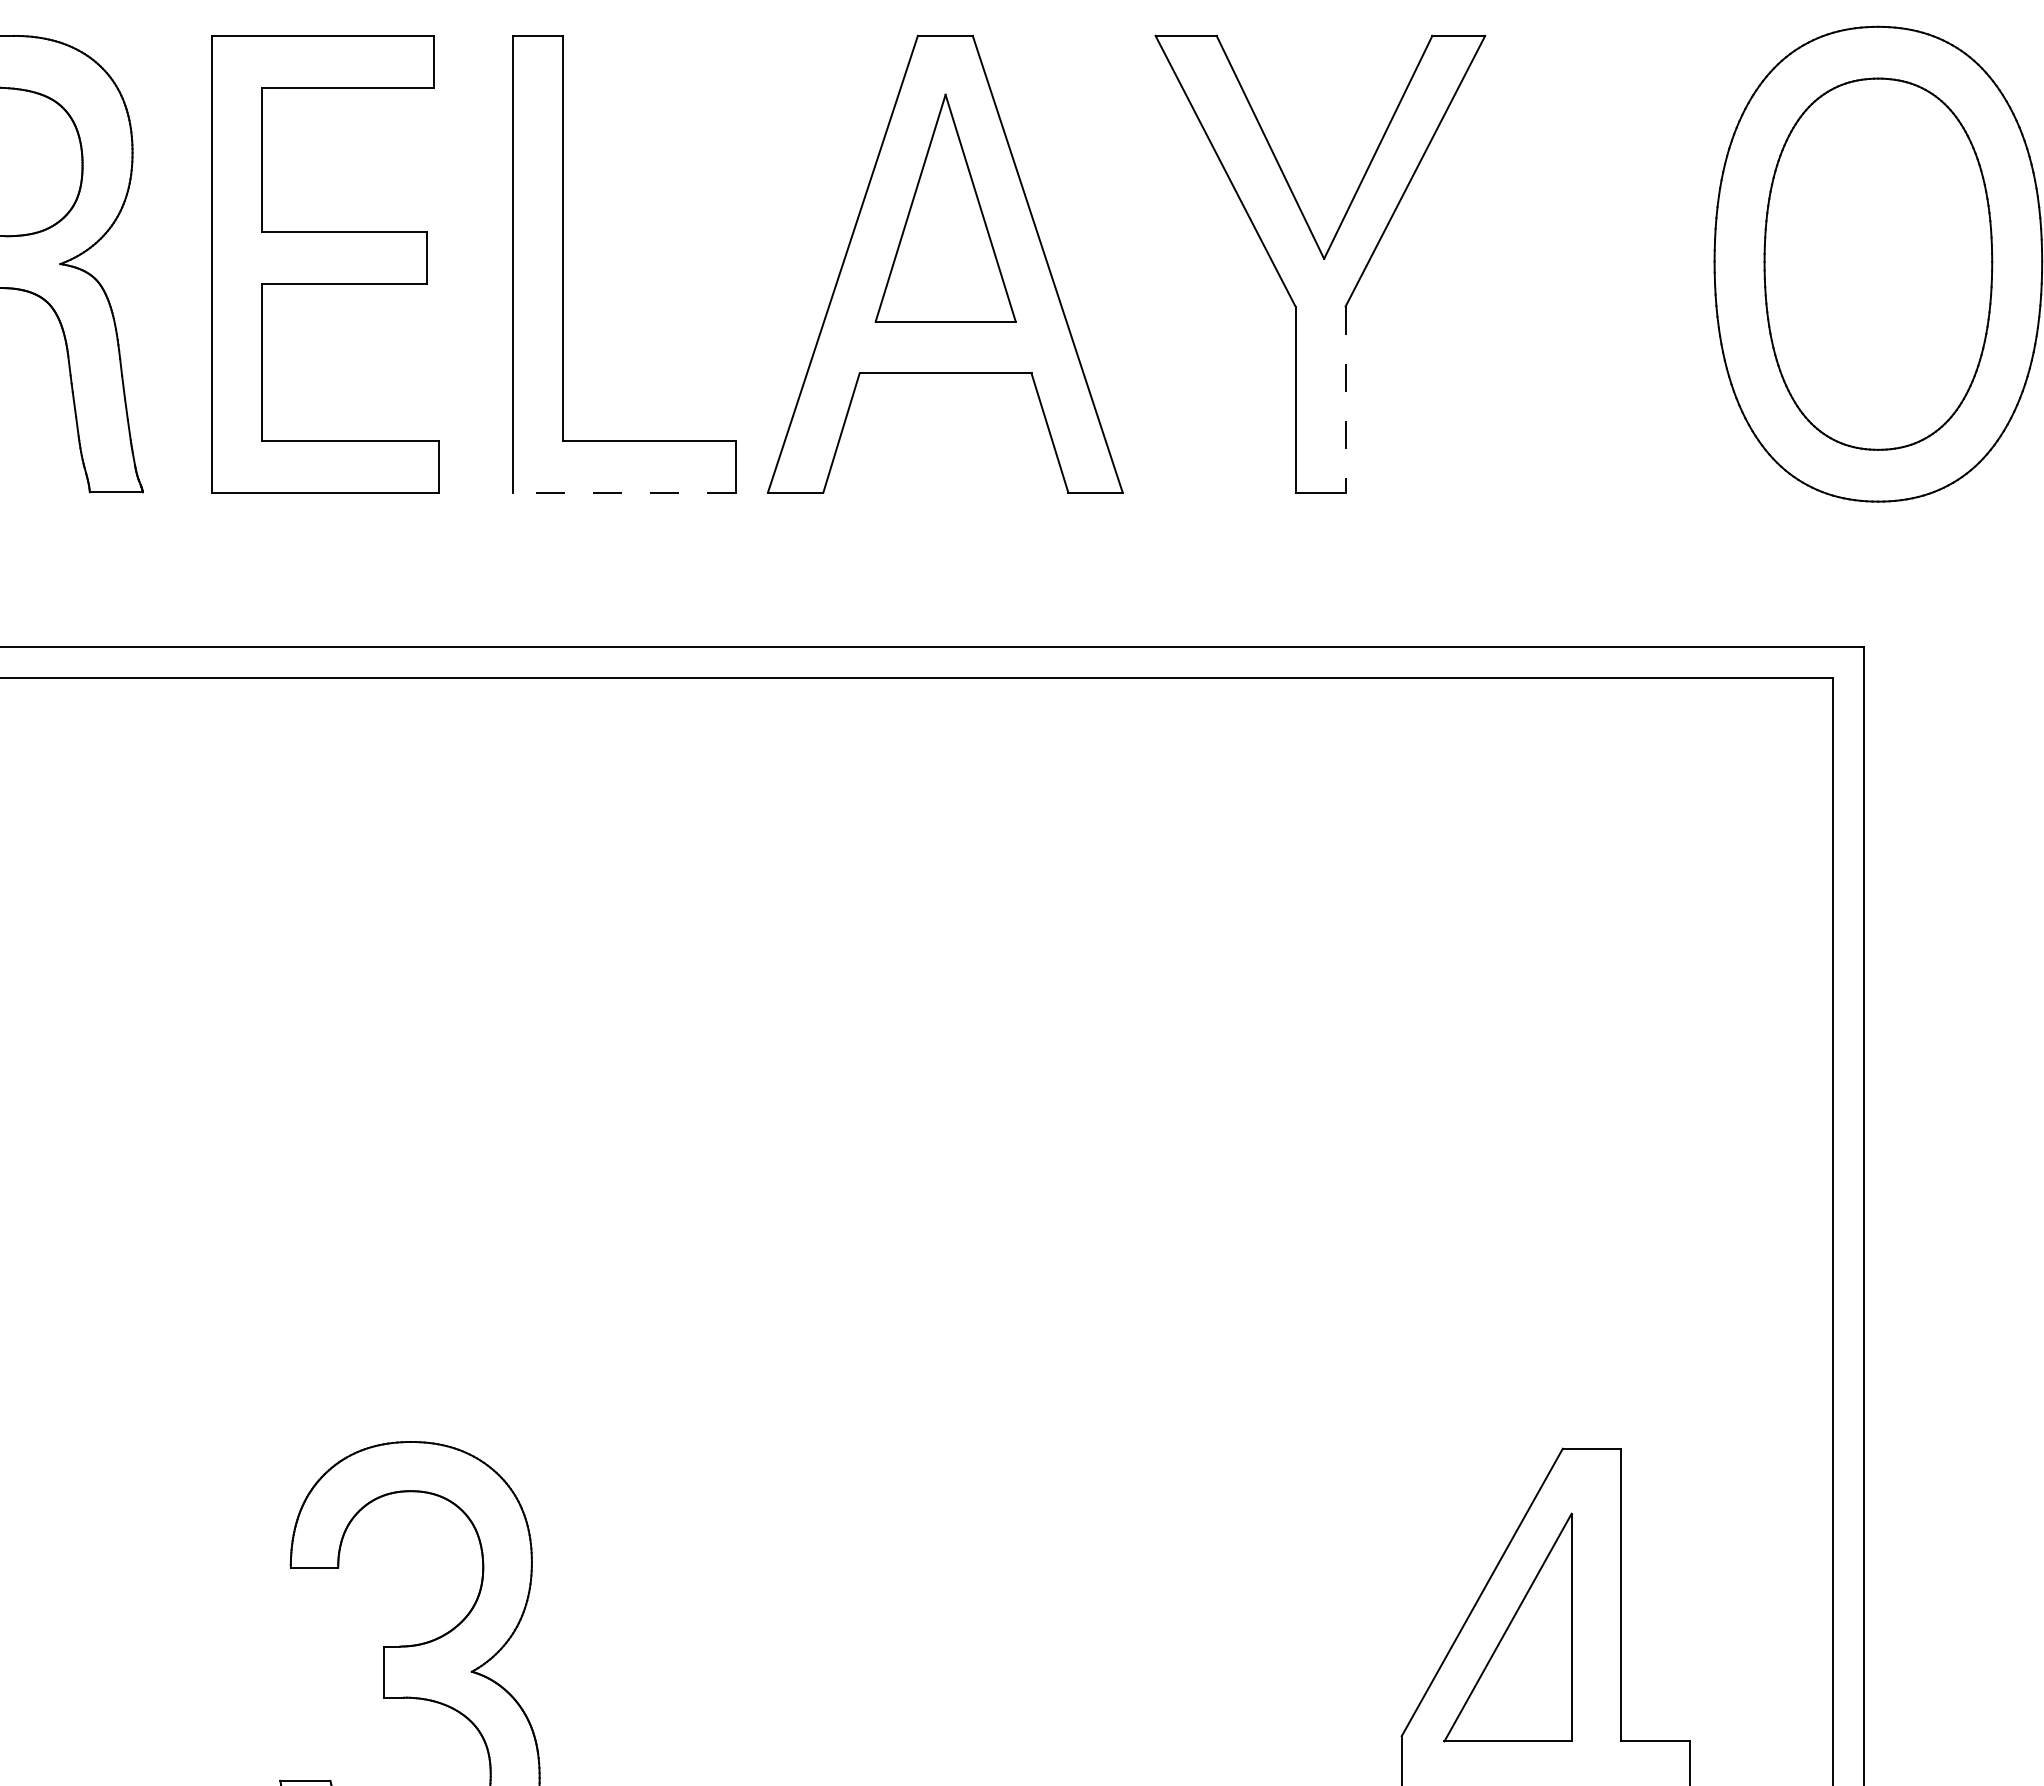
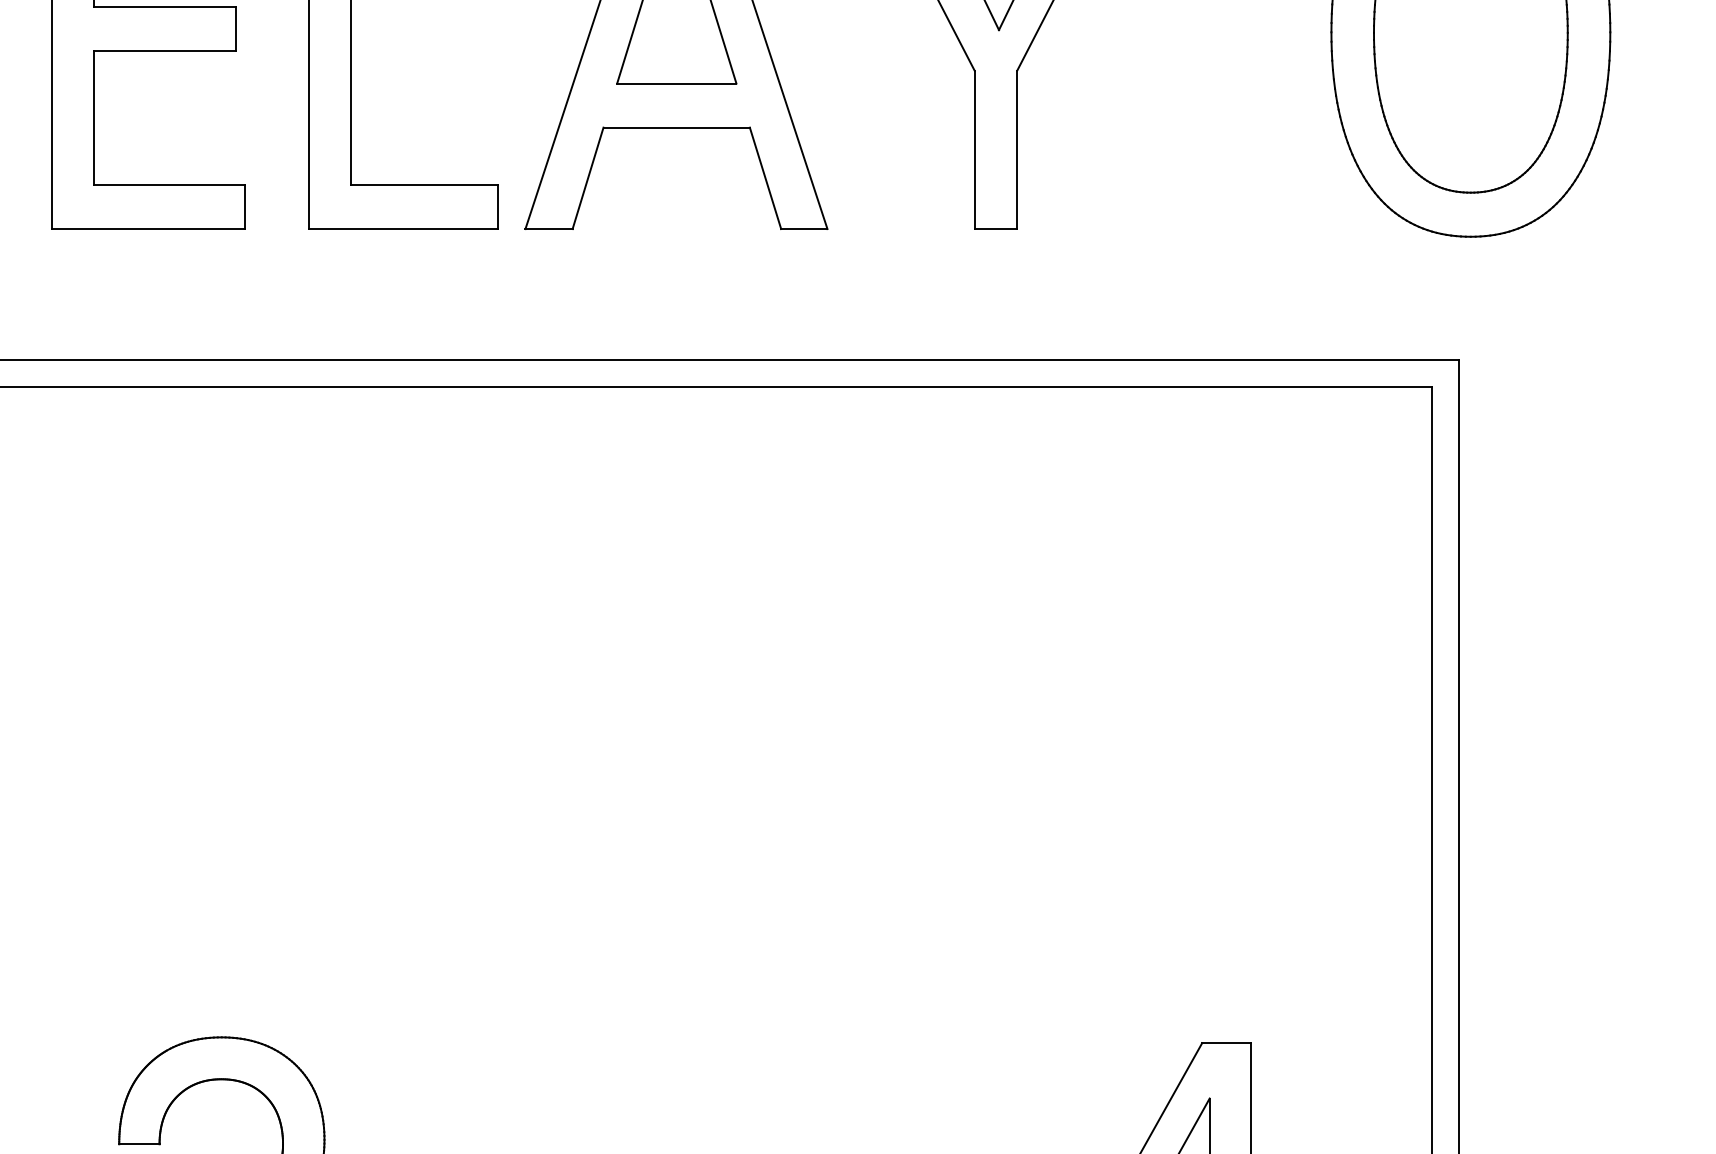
line: (1345, 400) -> (1017, 150), dashed -> solid
line: (624, 492) -> (403, 228), dashed -> solid

